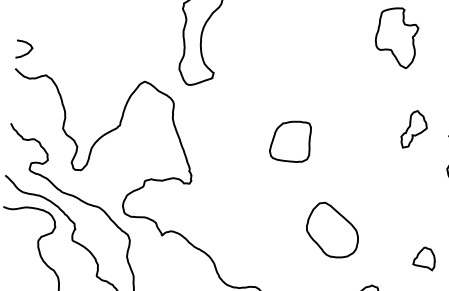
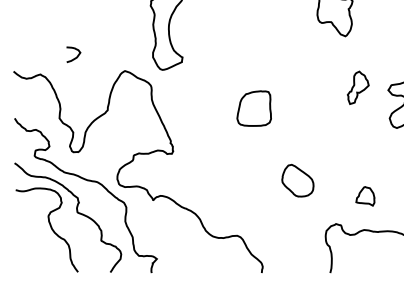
curve: (25, 53) -> (74, 57), moved
part: (332, 230) -> (297, 180), size x0.7
part: (424, 258) -> (365, 196), moved

